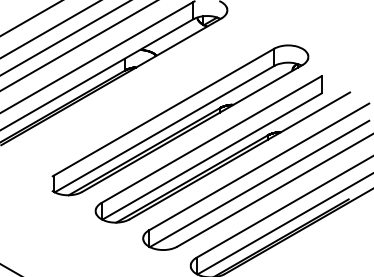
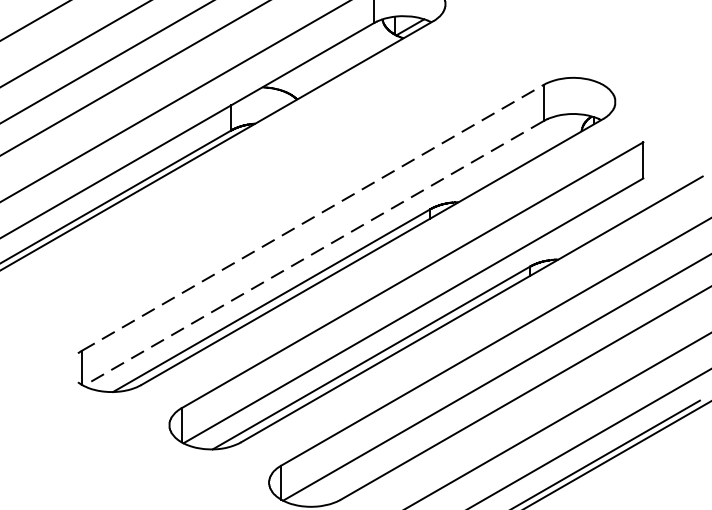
line: (164, 111) -> (313, 216), solid -> dashed
line: (164, 129) -> (313, 254), solid -> dashed

